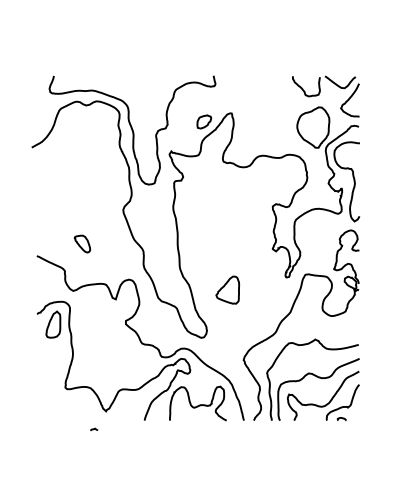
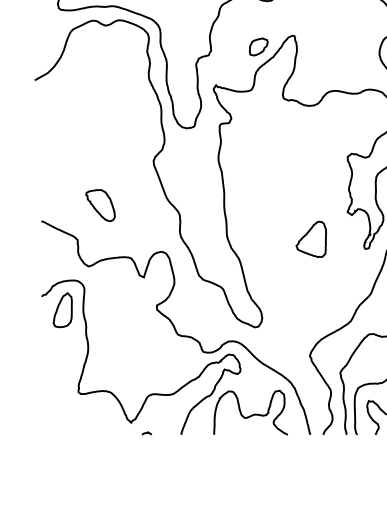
part: (82, 243) -> (100, 204), size x1.43
part: (227, 289) -> (310, 238), moved
curve: (94, 428) -> (147, 432), moved

